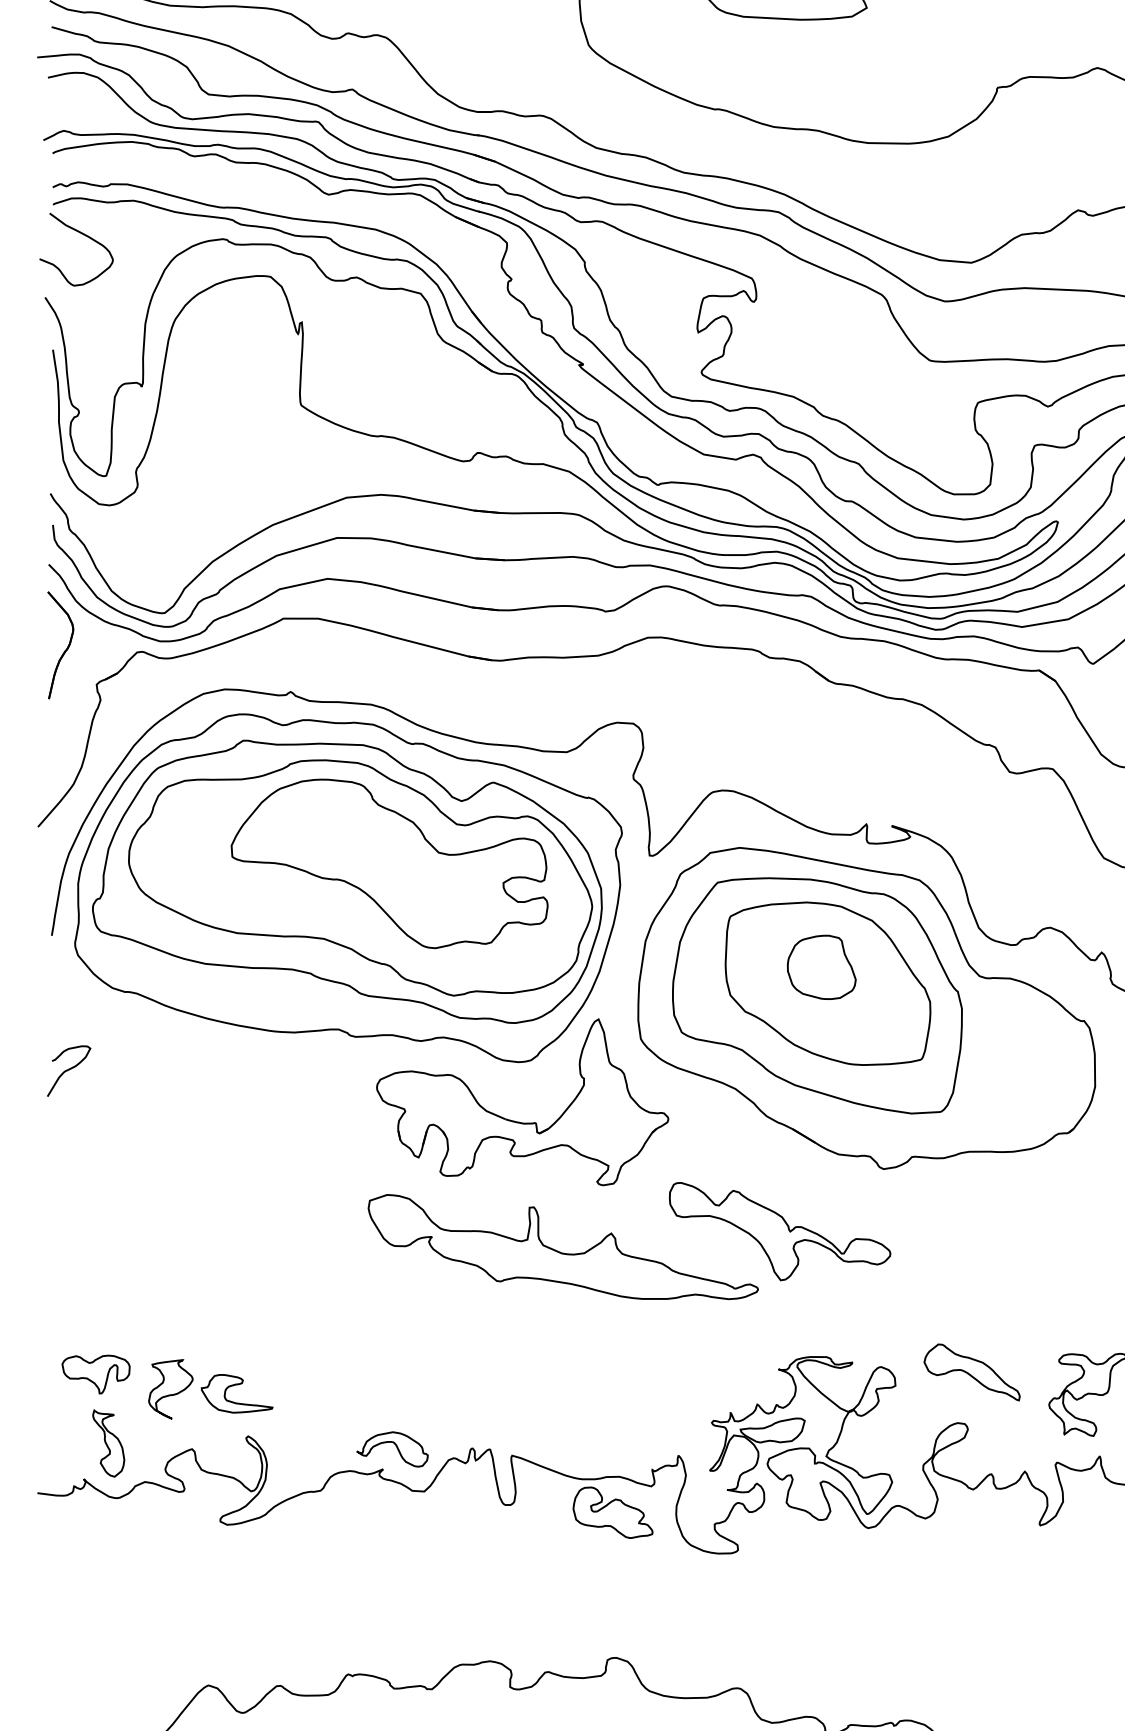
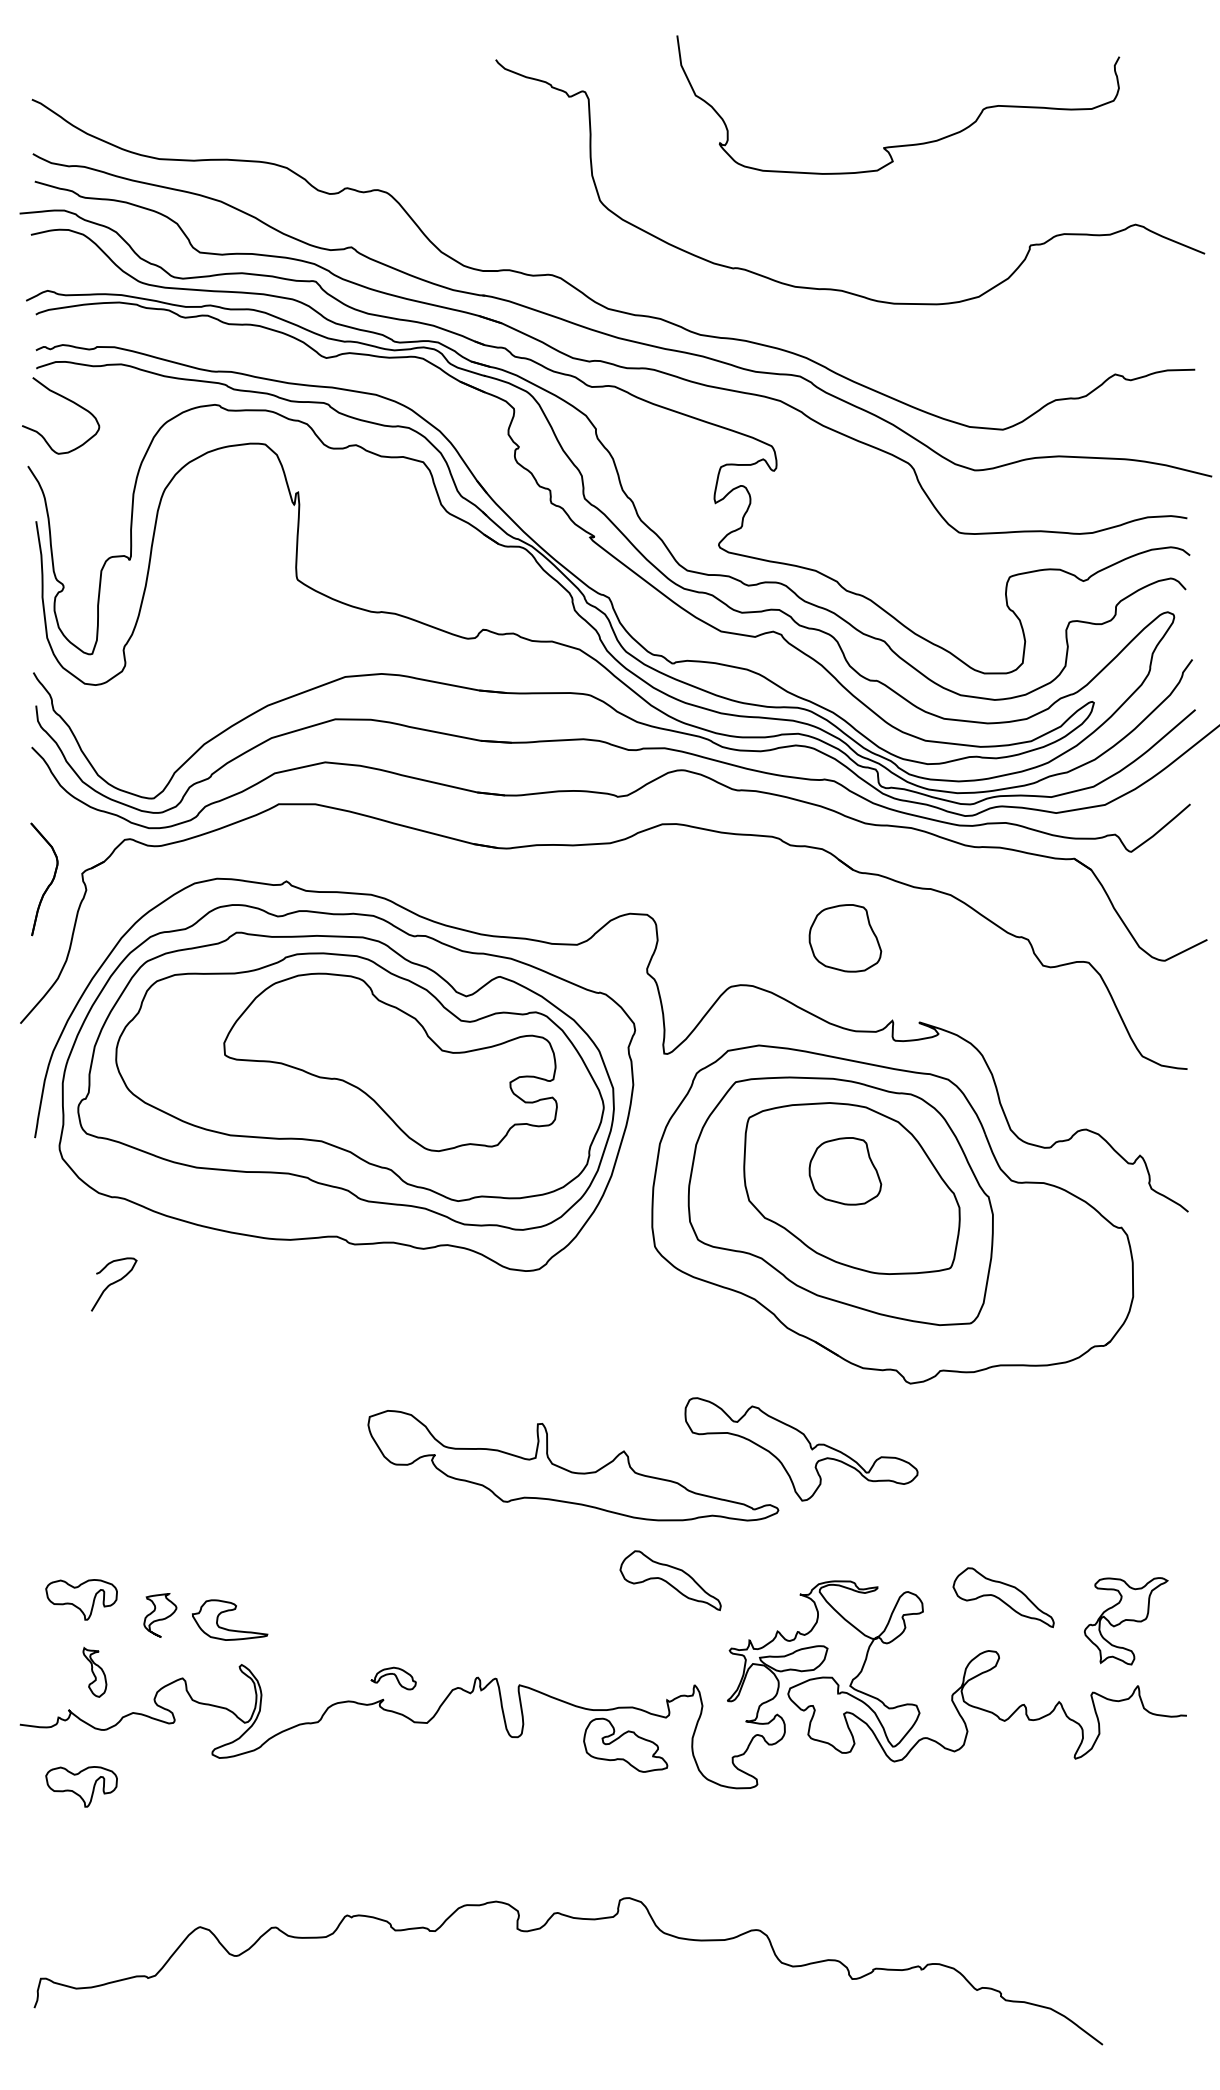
part: (65, 649) -> (49, 883), moved
part: (821, 746) -> (845, 938), added
curve: (69, 1070) -> (114, 1283), moved
part: (518, 1121) -> (526, 1333), removed
part: (655, 1356) -> (670, 1580), added
part: (171, 1389) -> (160, 1615), size x0.7
part: (108, 1443) -> (94, 1672), size x0.7
part: (392, 1449) -> (393, 1678), size x0.6
part: (95, 1551) -> (81, 1786), added

